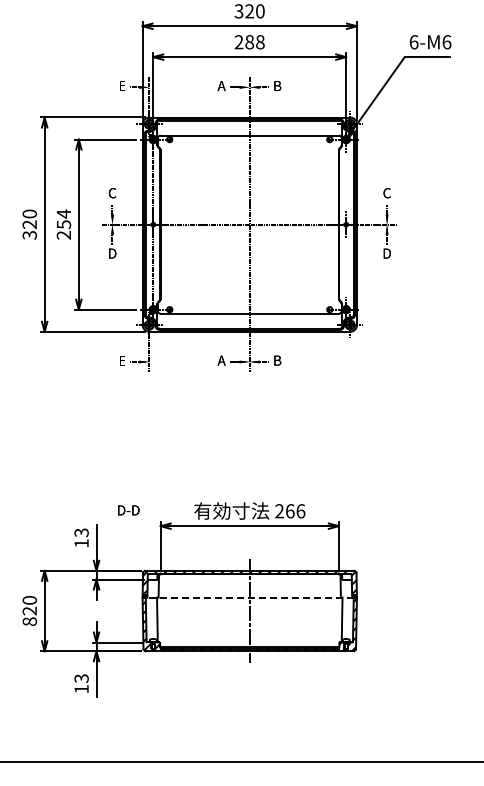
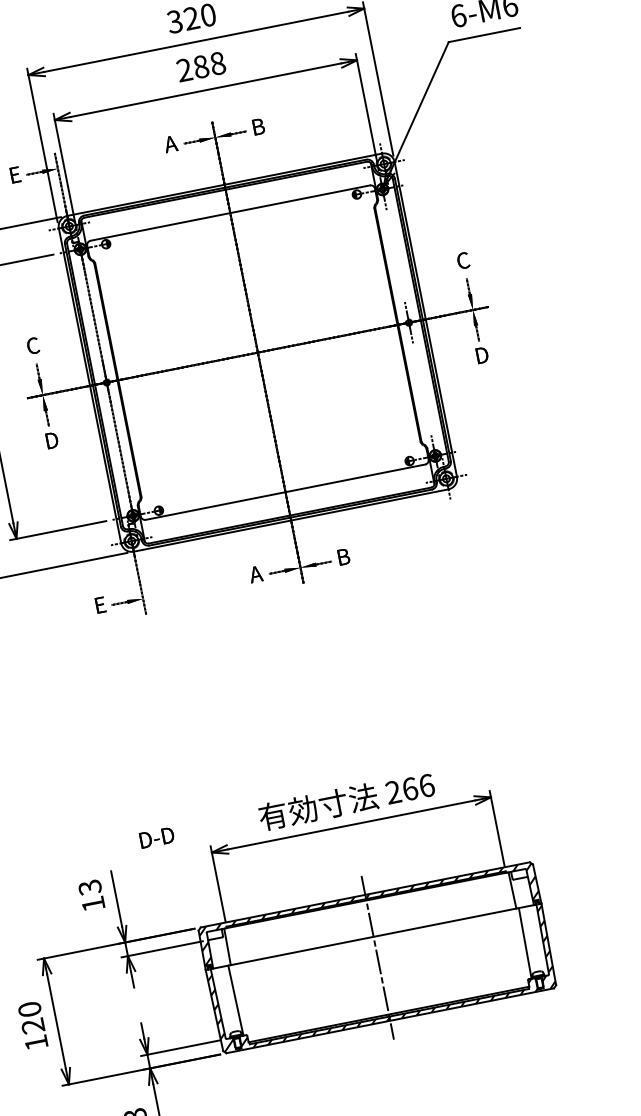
line: (249, 597) -> (373, 936), dashed -> solid
text: (29, 621) -> (35, 1042), 820 -> 120

